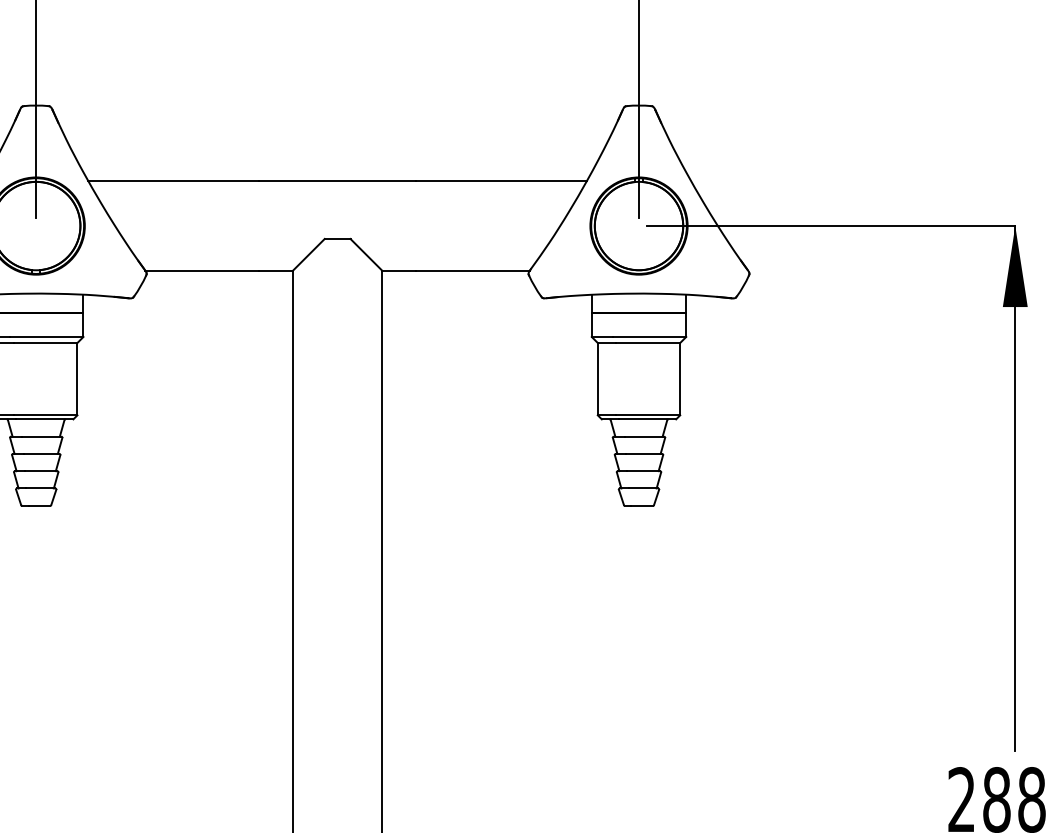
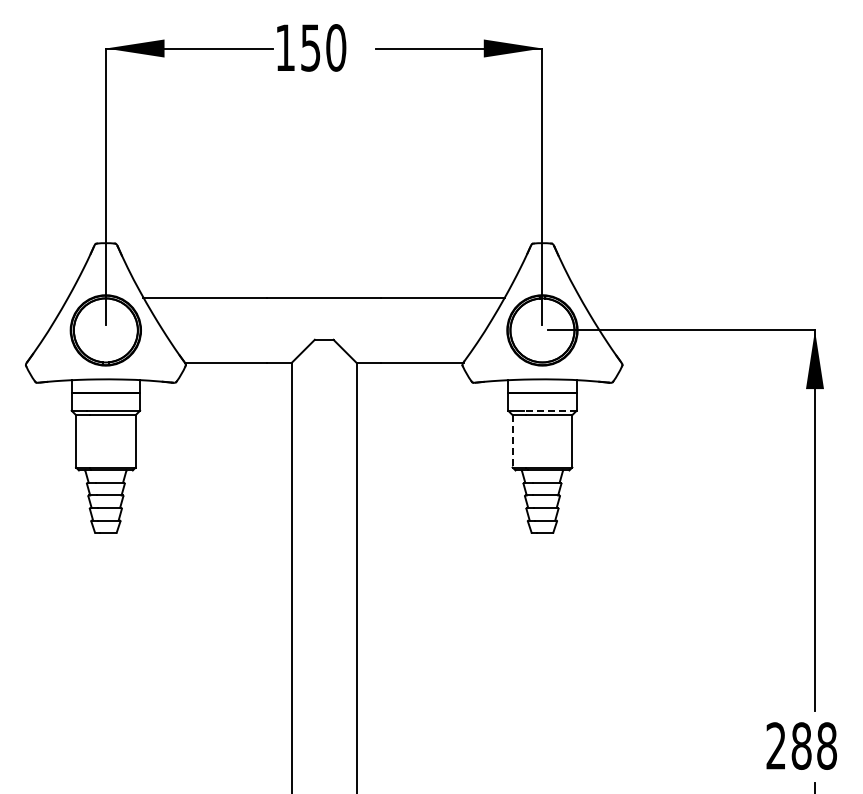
line: (648, 336) -> (549, 410), solid -> dashed
line: (597, 379) -> (512, 441), solid -> dashed

